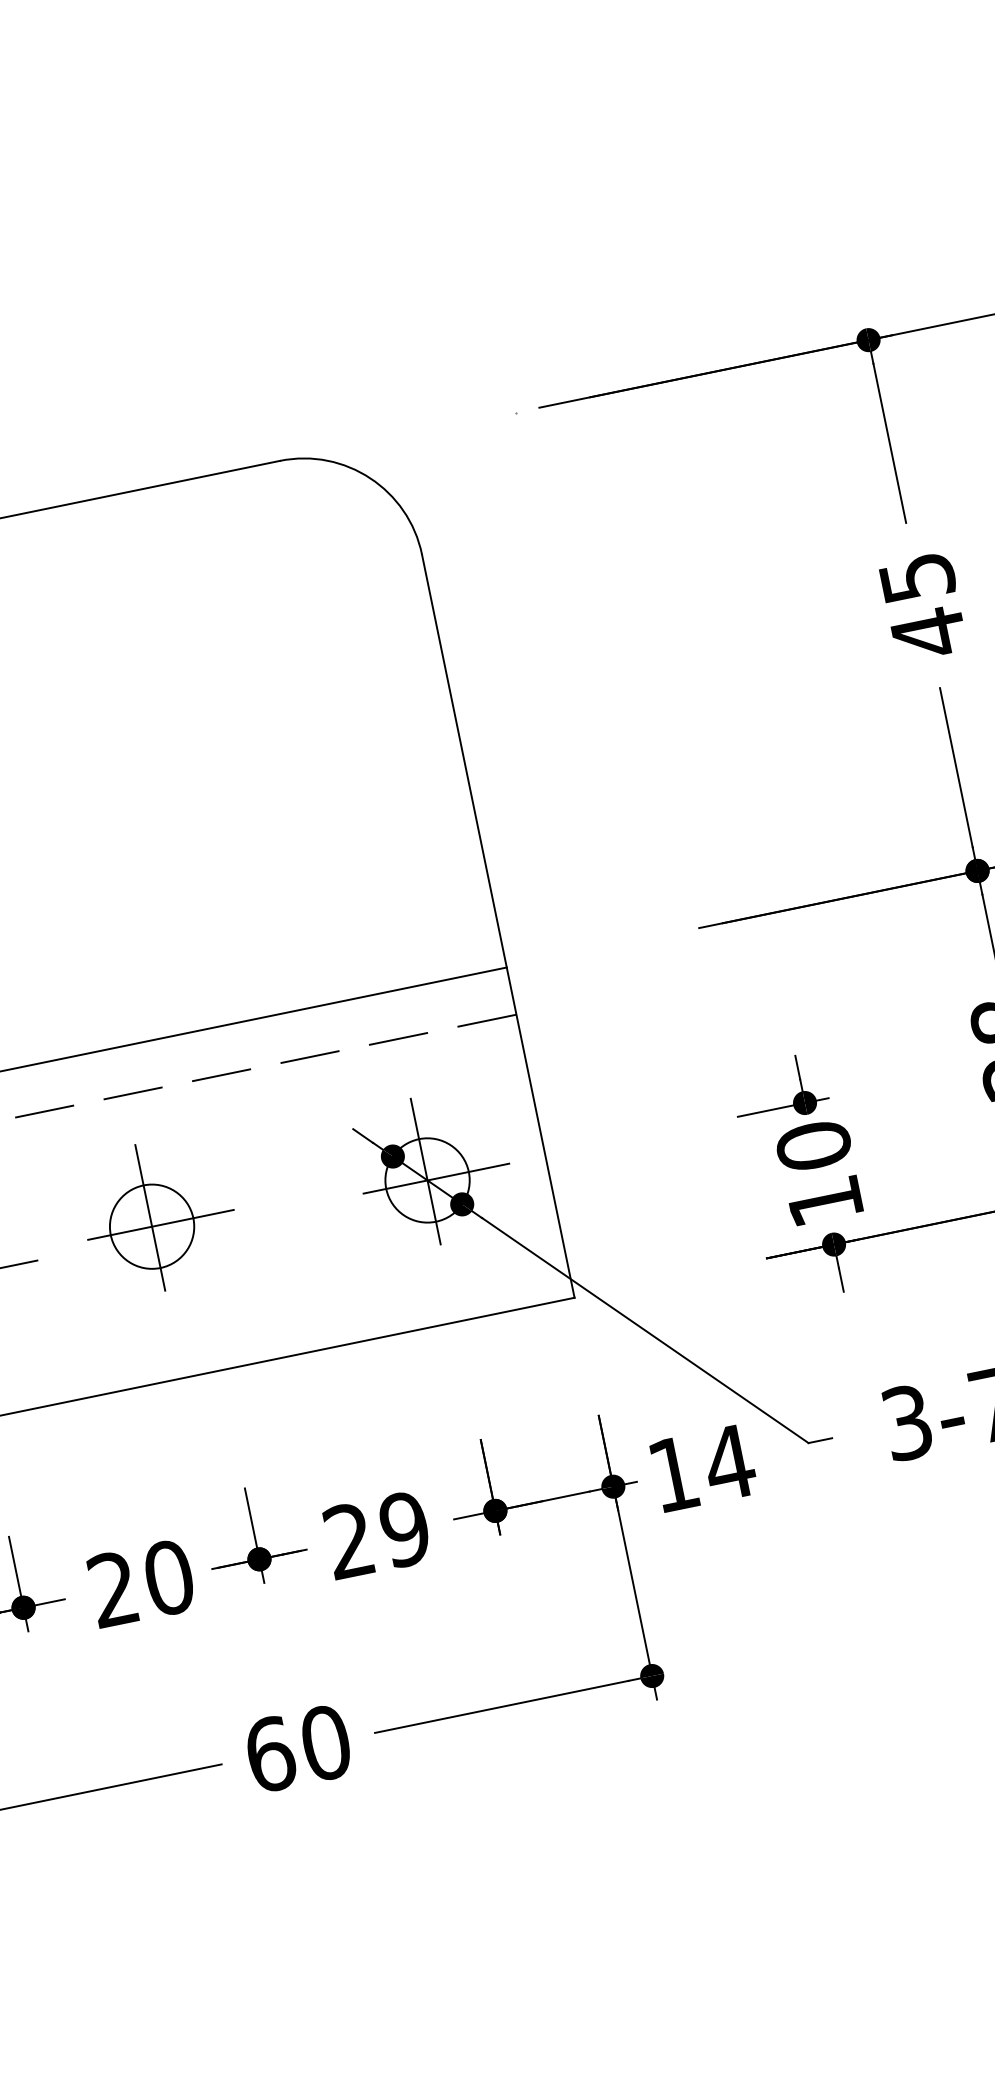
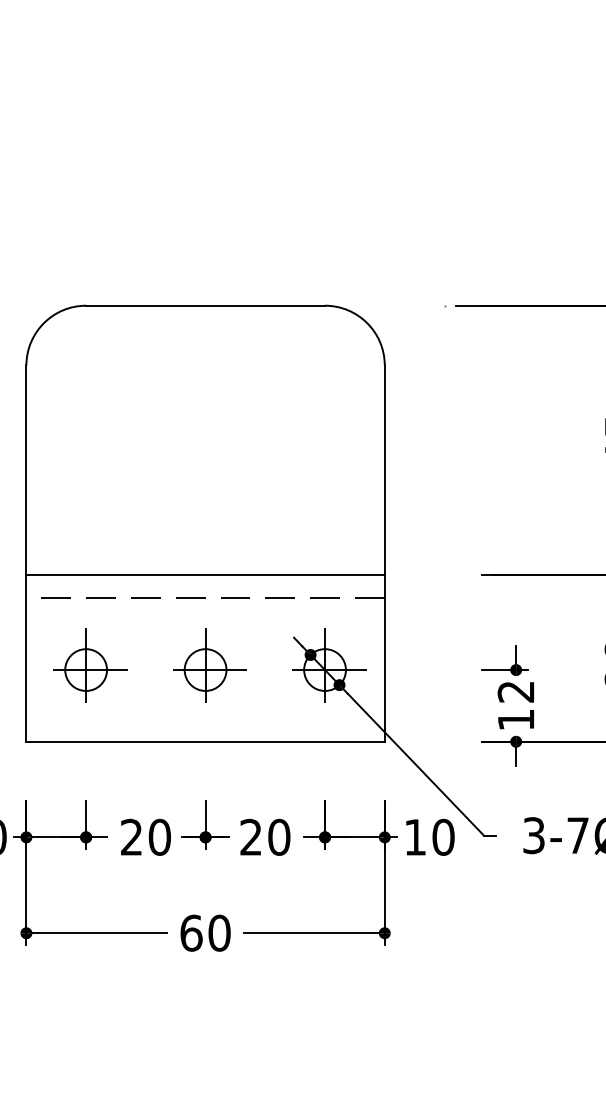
text: (812, 1145) -> (515, 691), 10 -> 12
part: (157, 1216) -> (209, 665), moved
text: (728, 1461) -> (443, 836), 14 -> 10
text: (405, 1529) -> (279, 837), 29 -> 20

